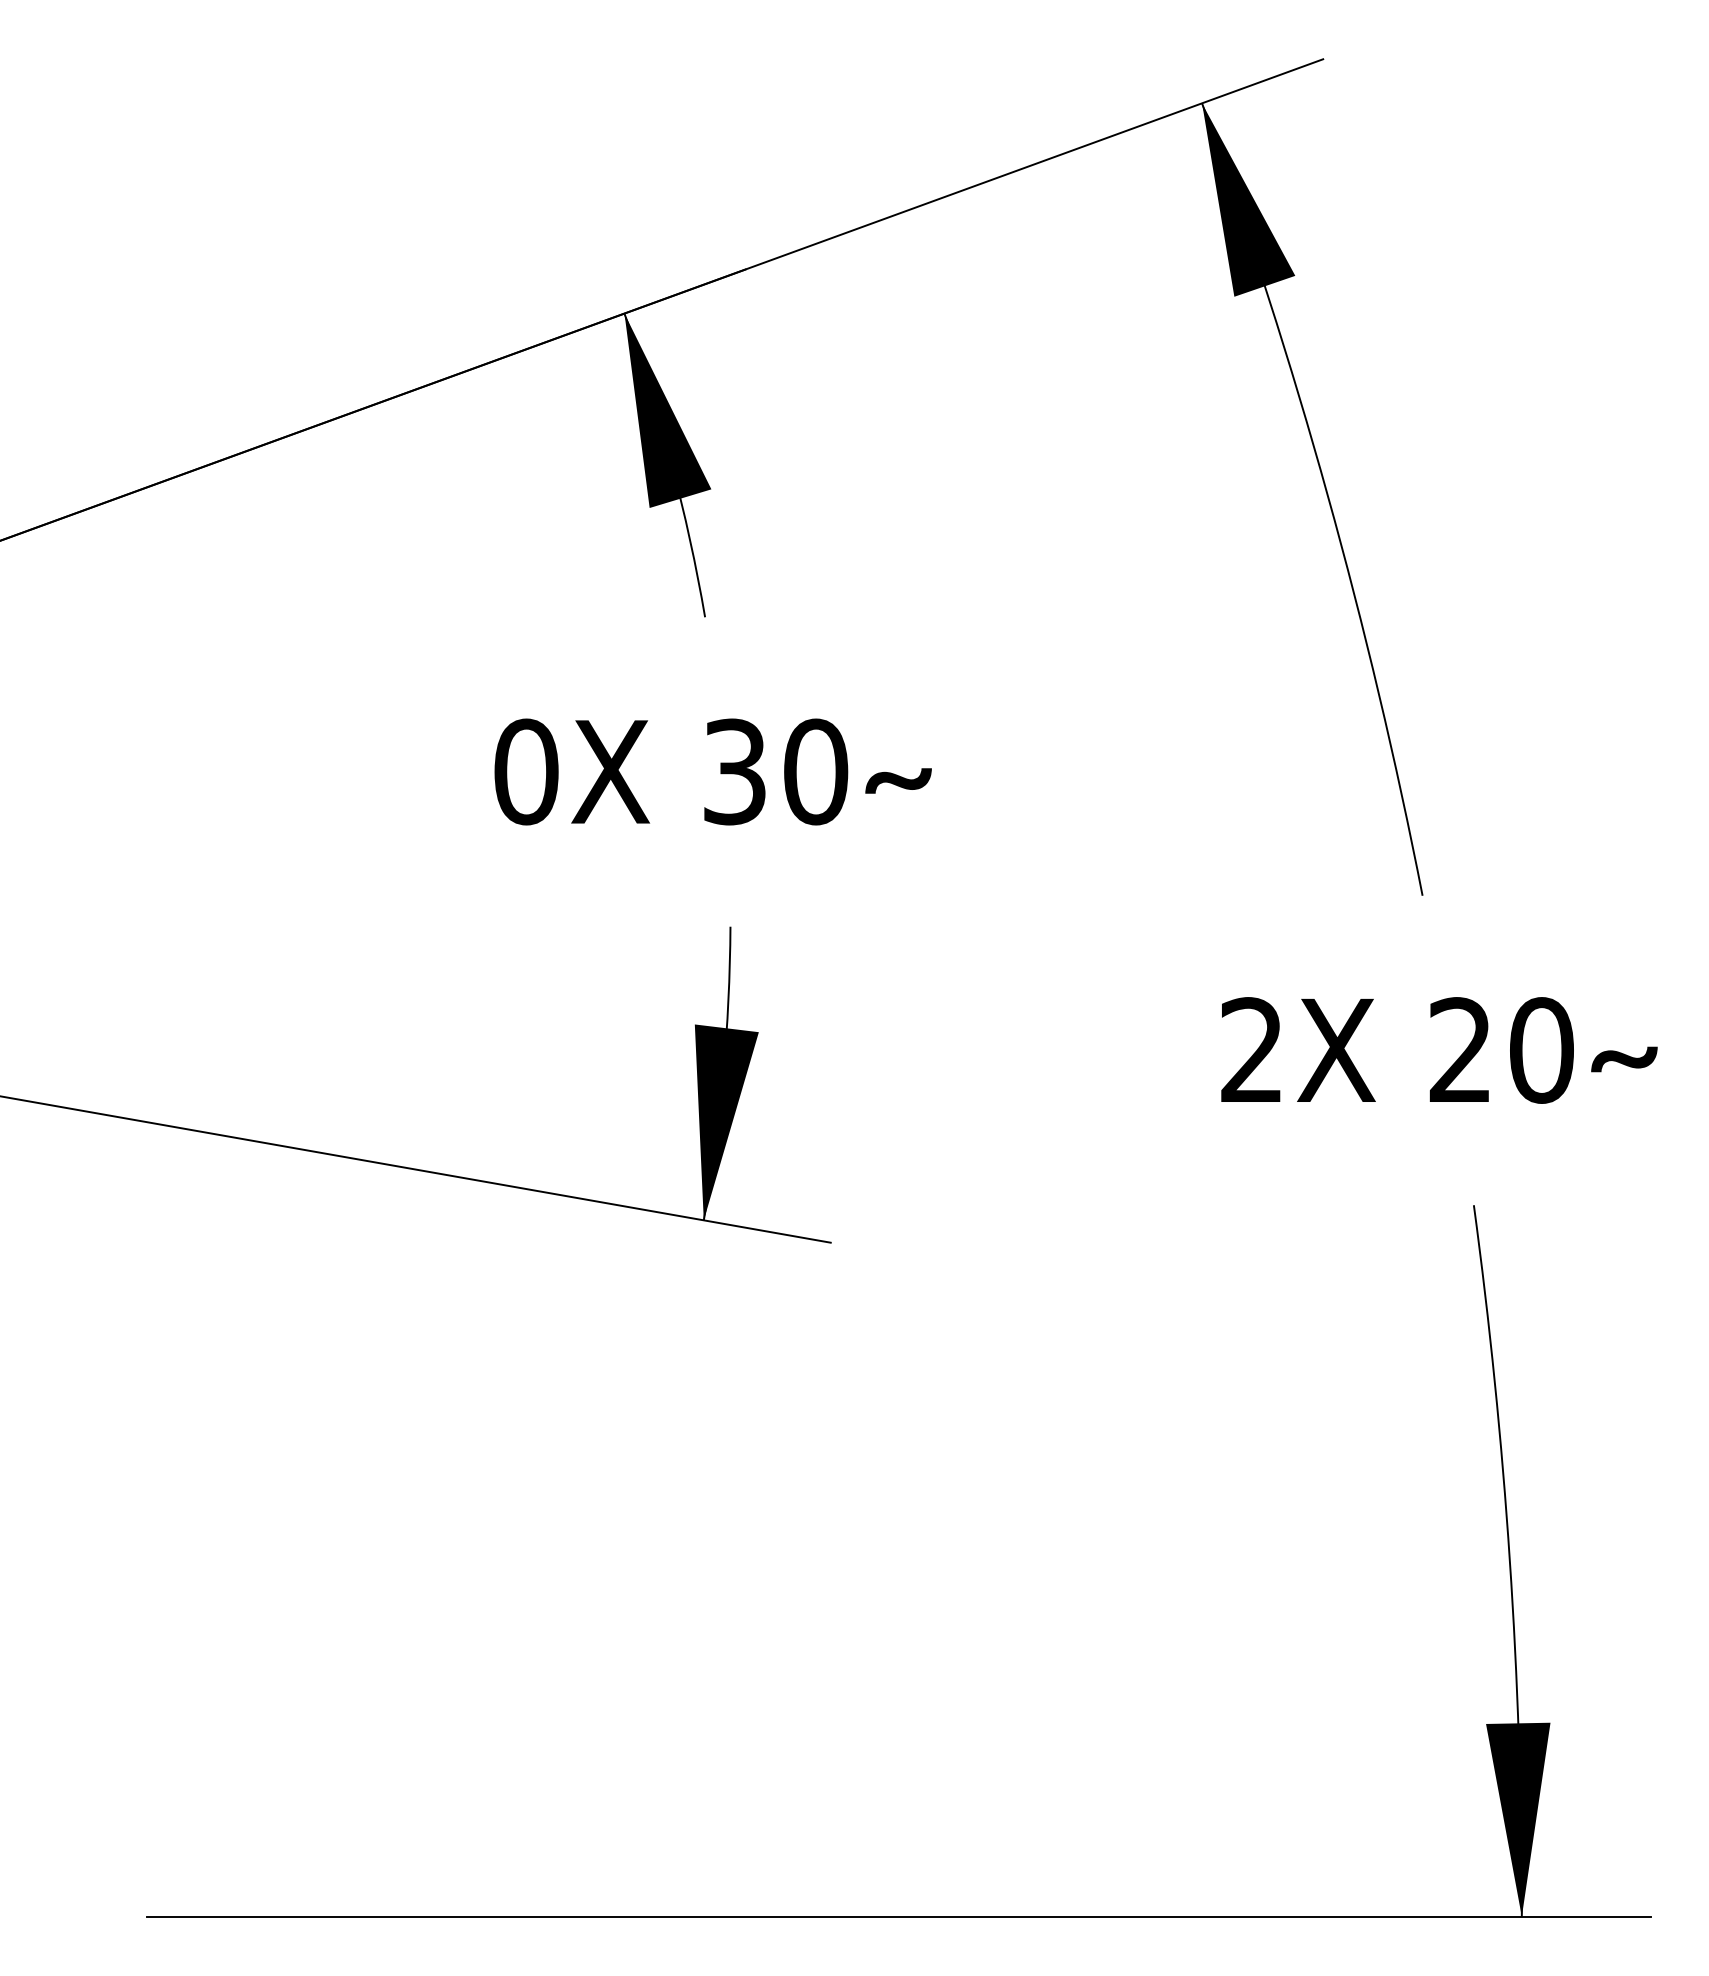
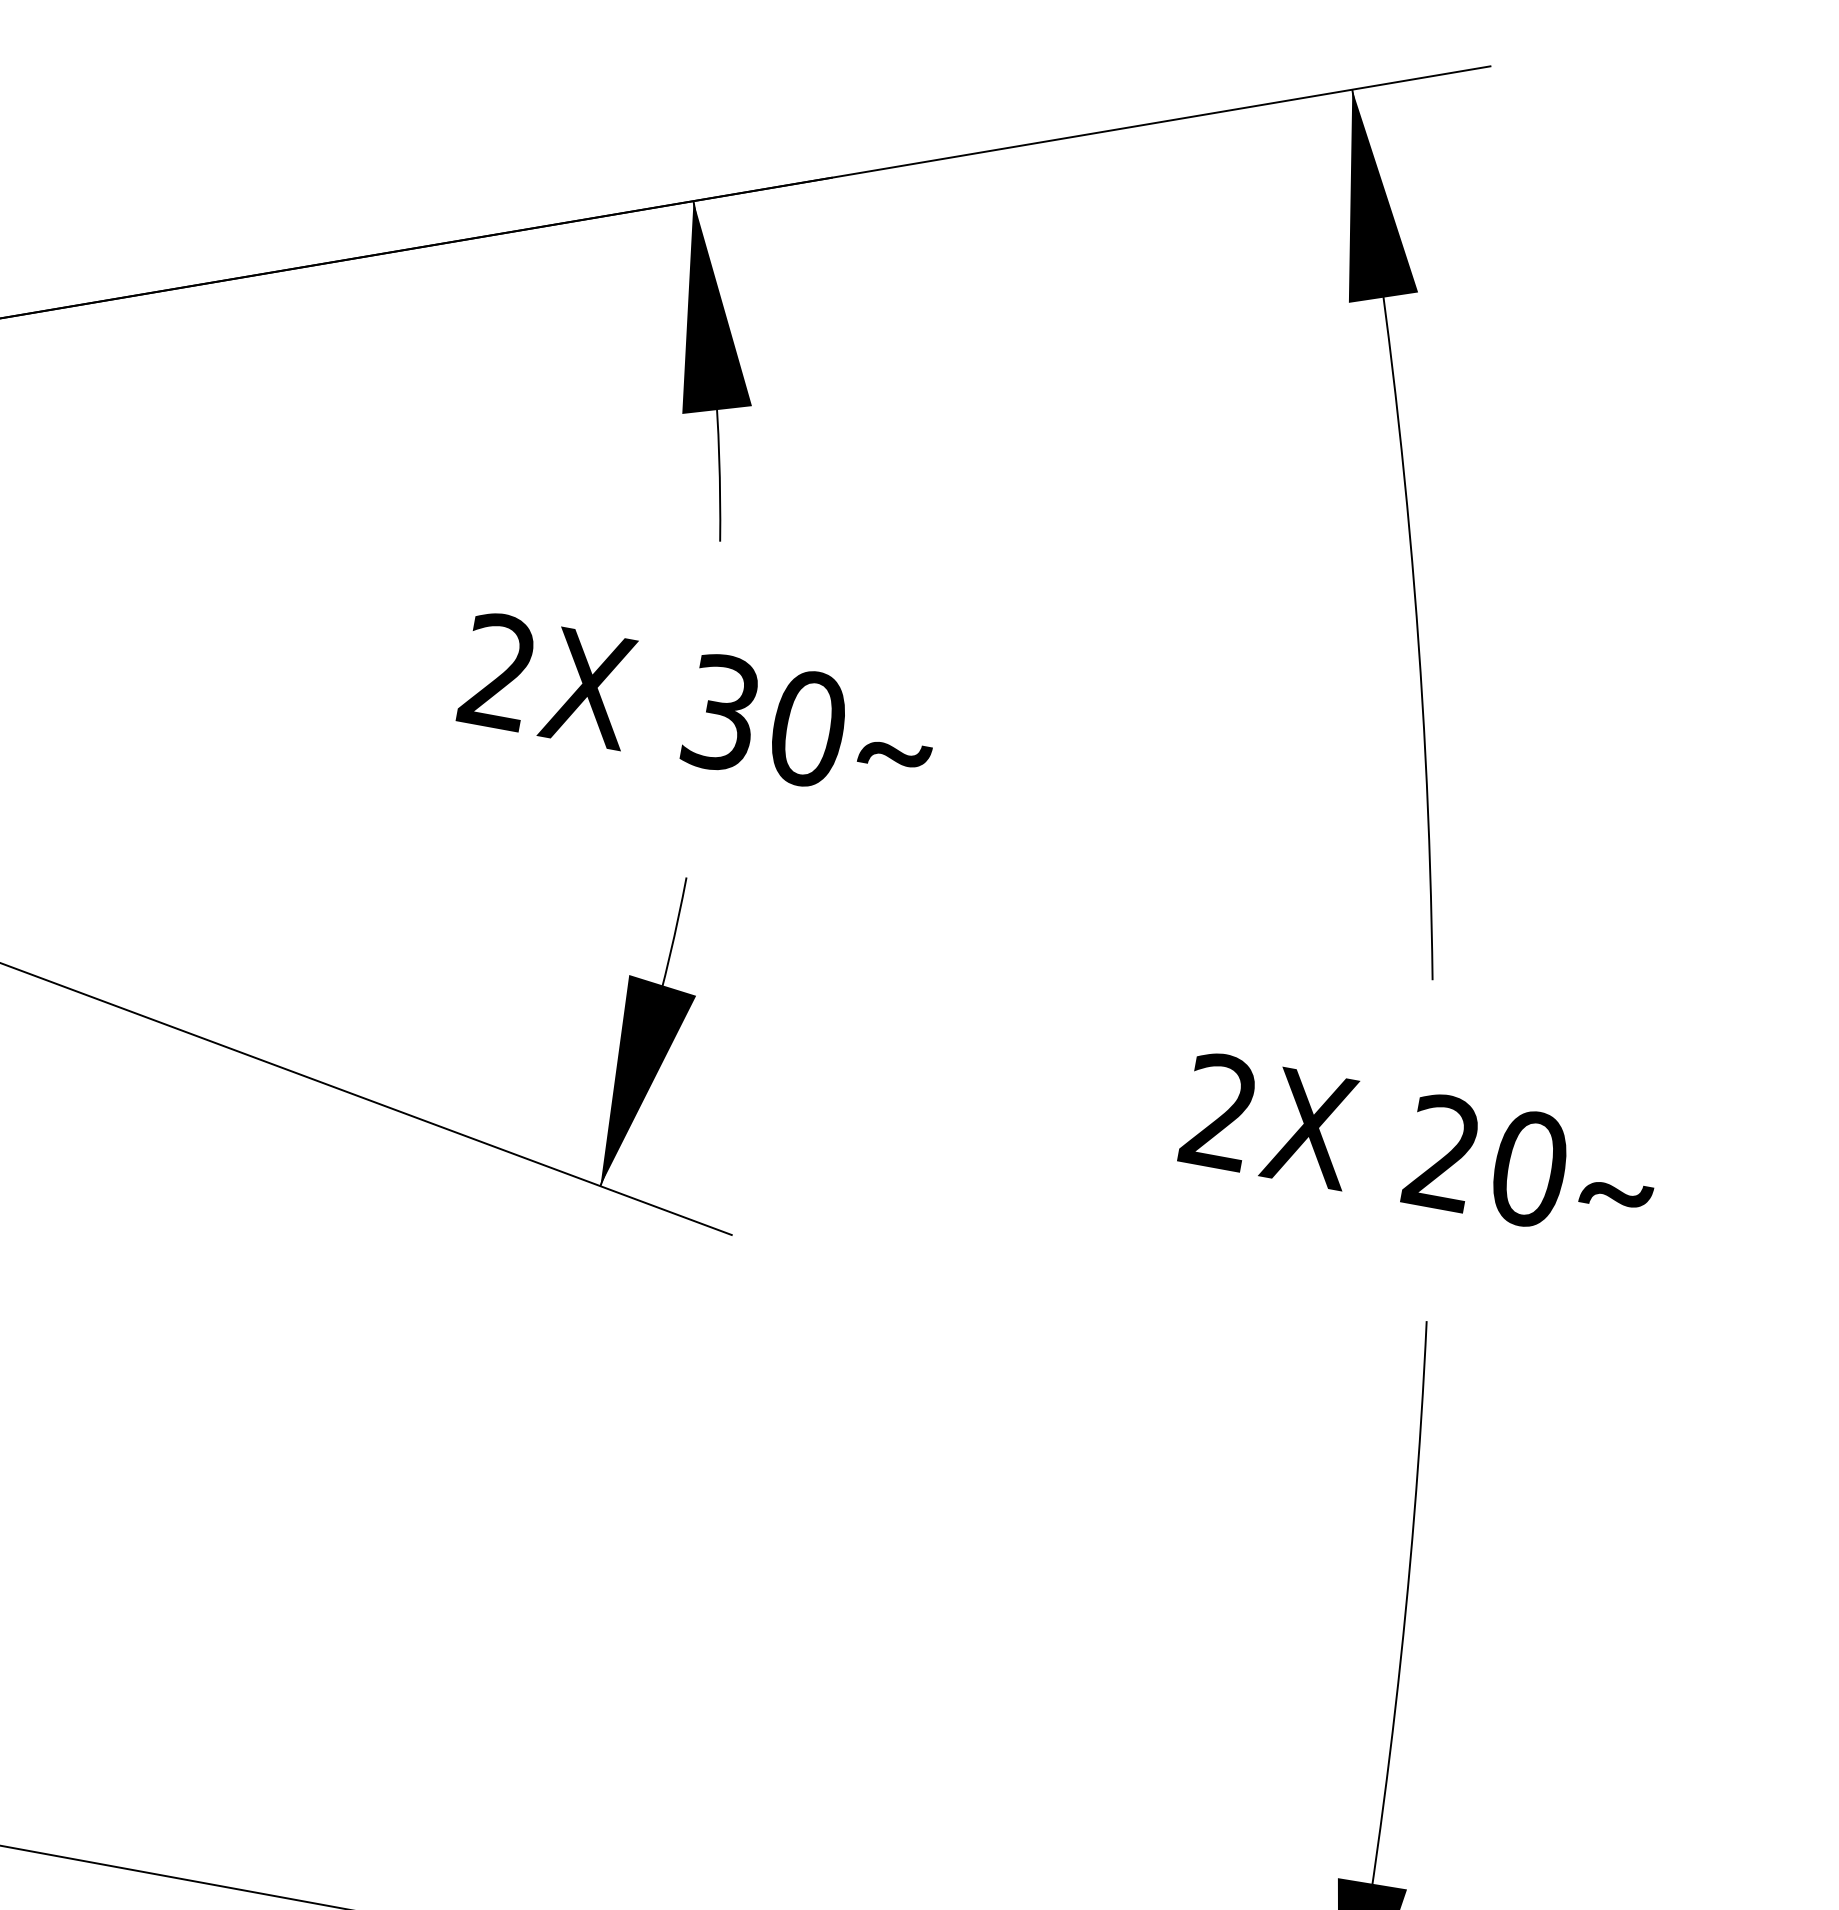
text: (526, 771) -> (498, 671), 0X -> 2X

